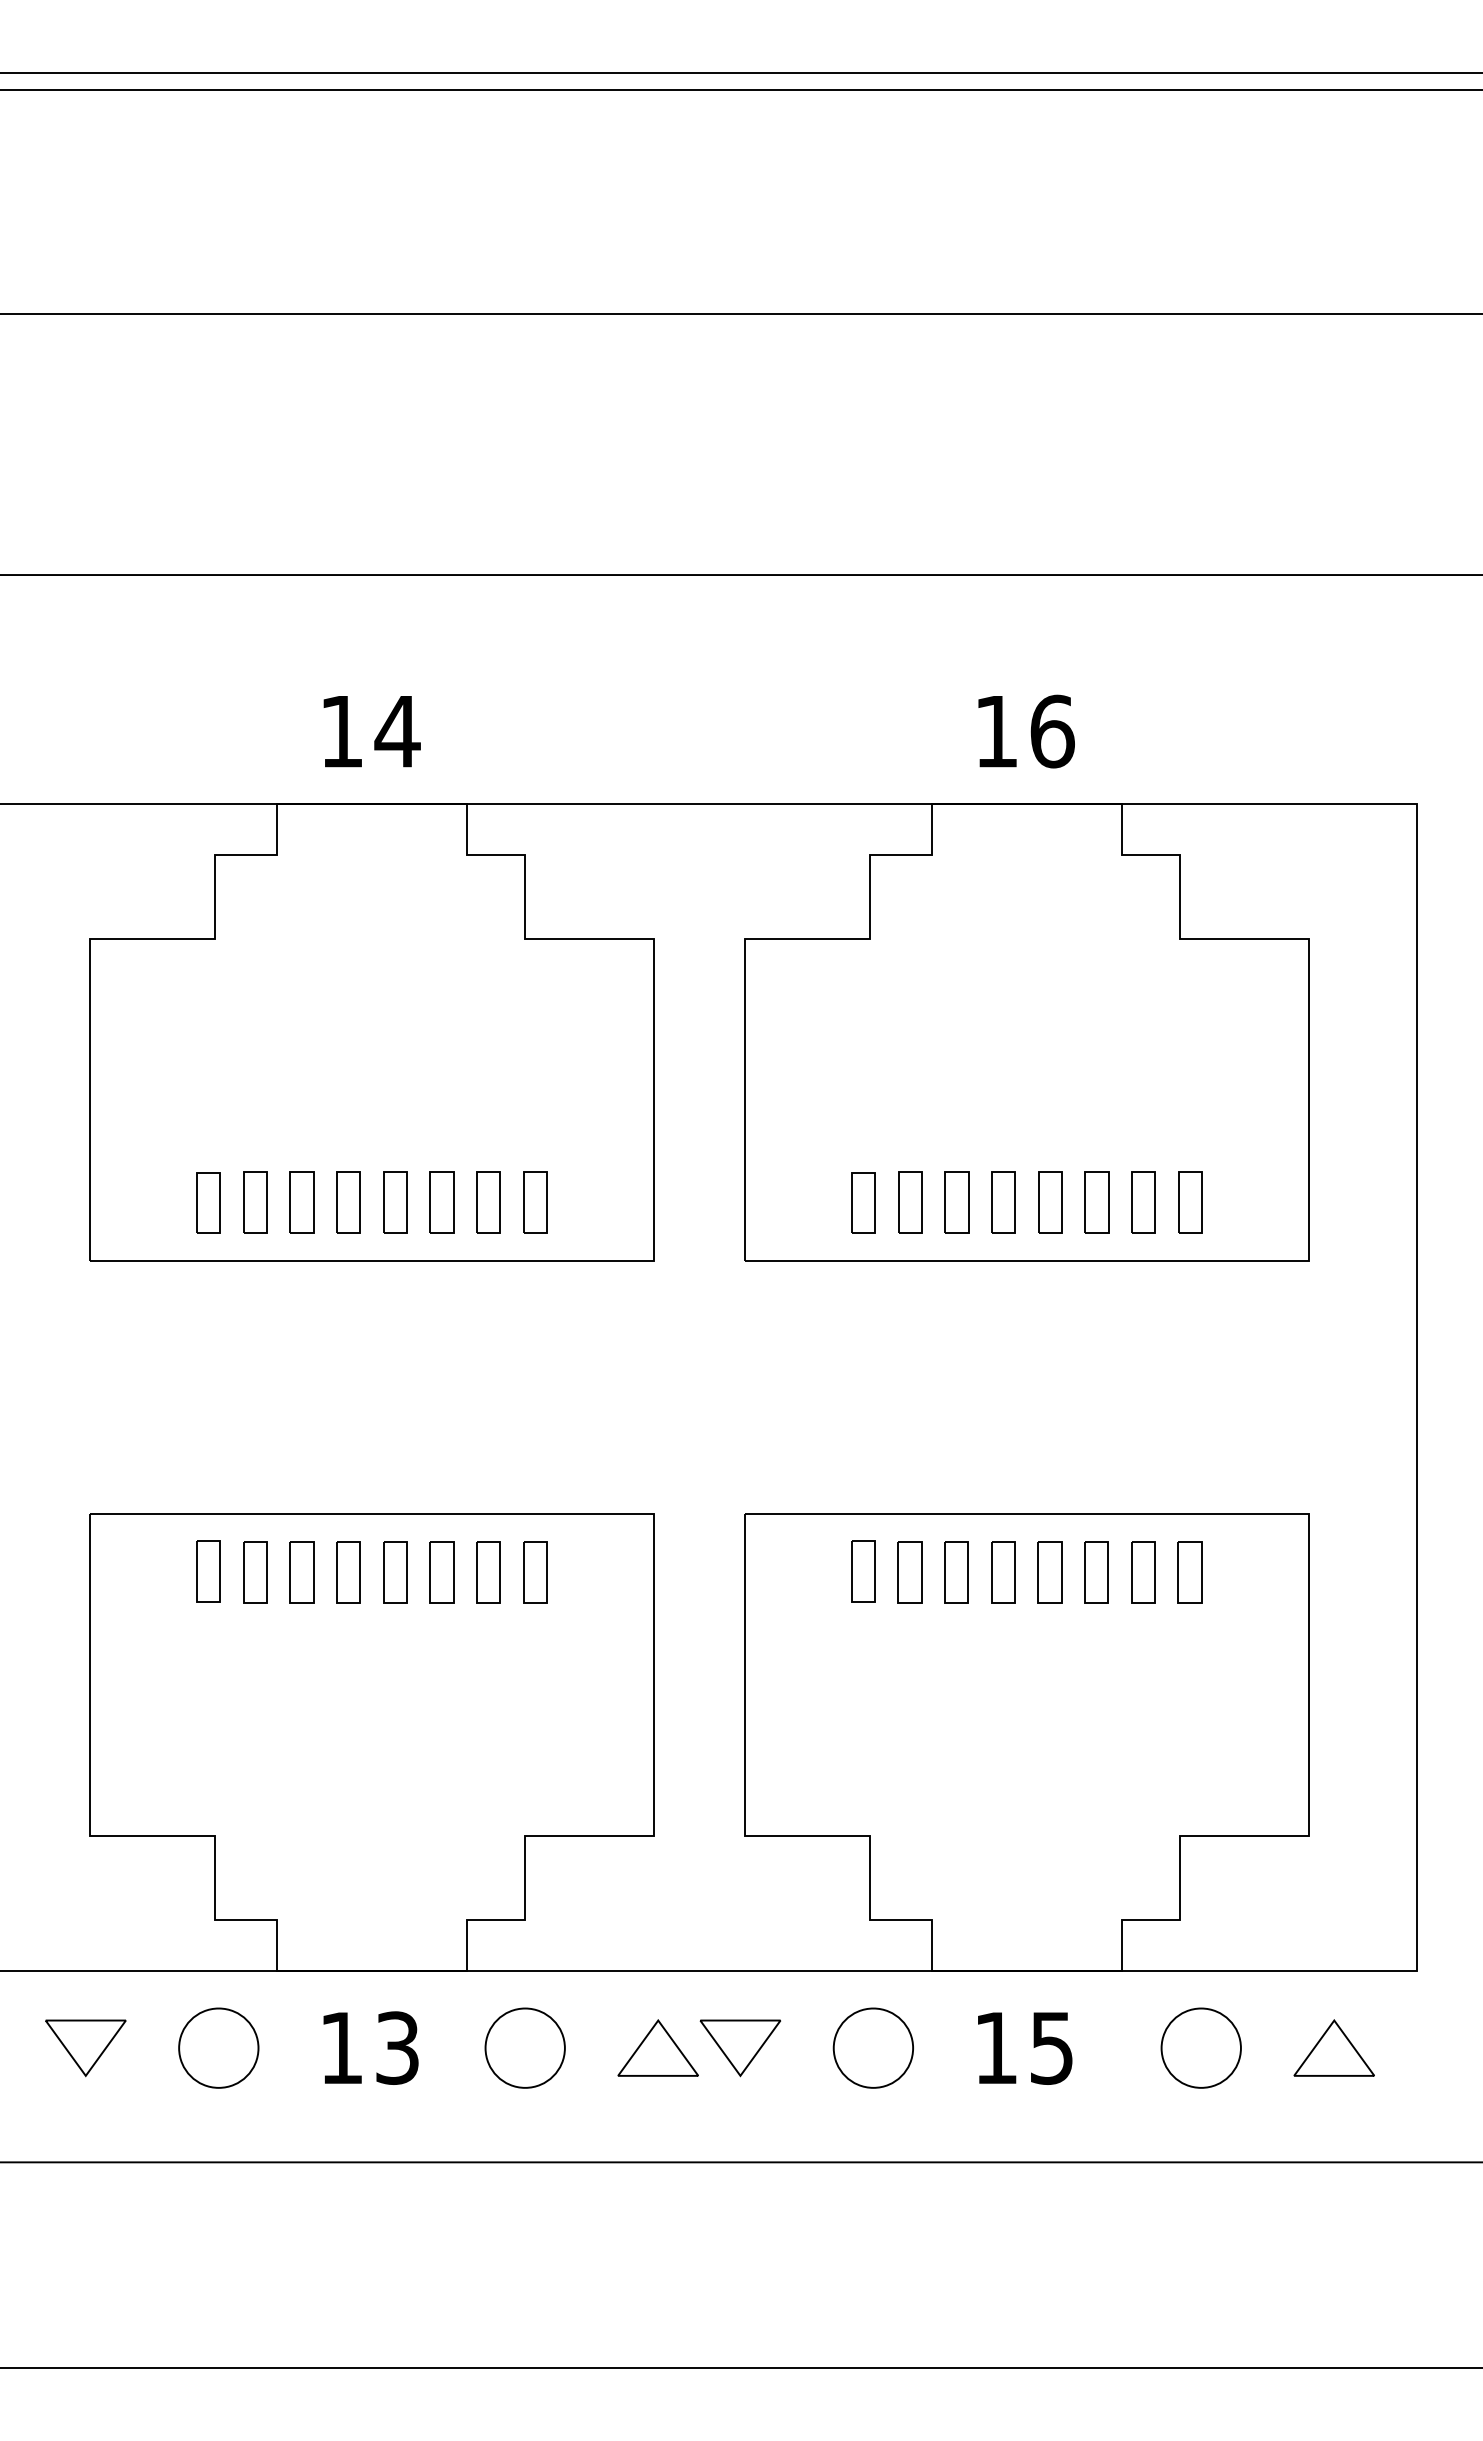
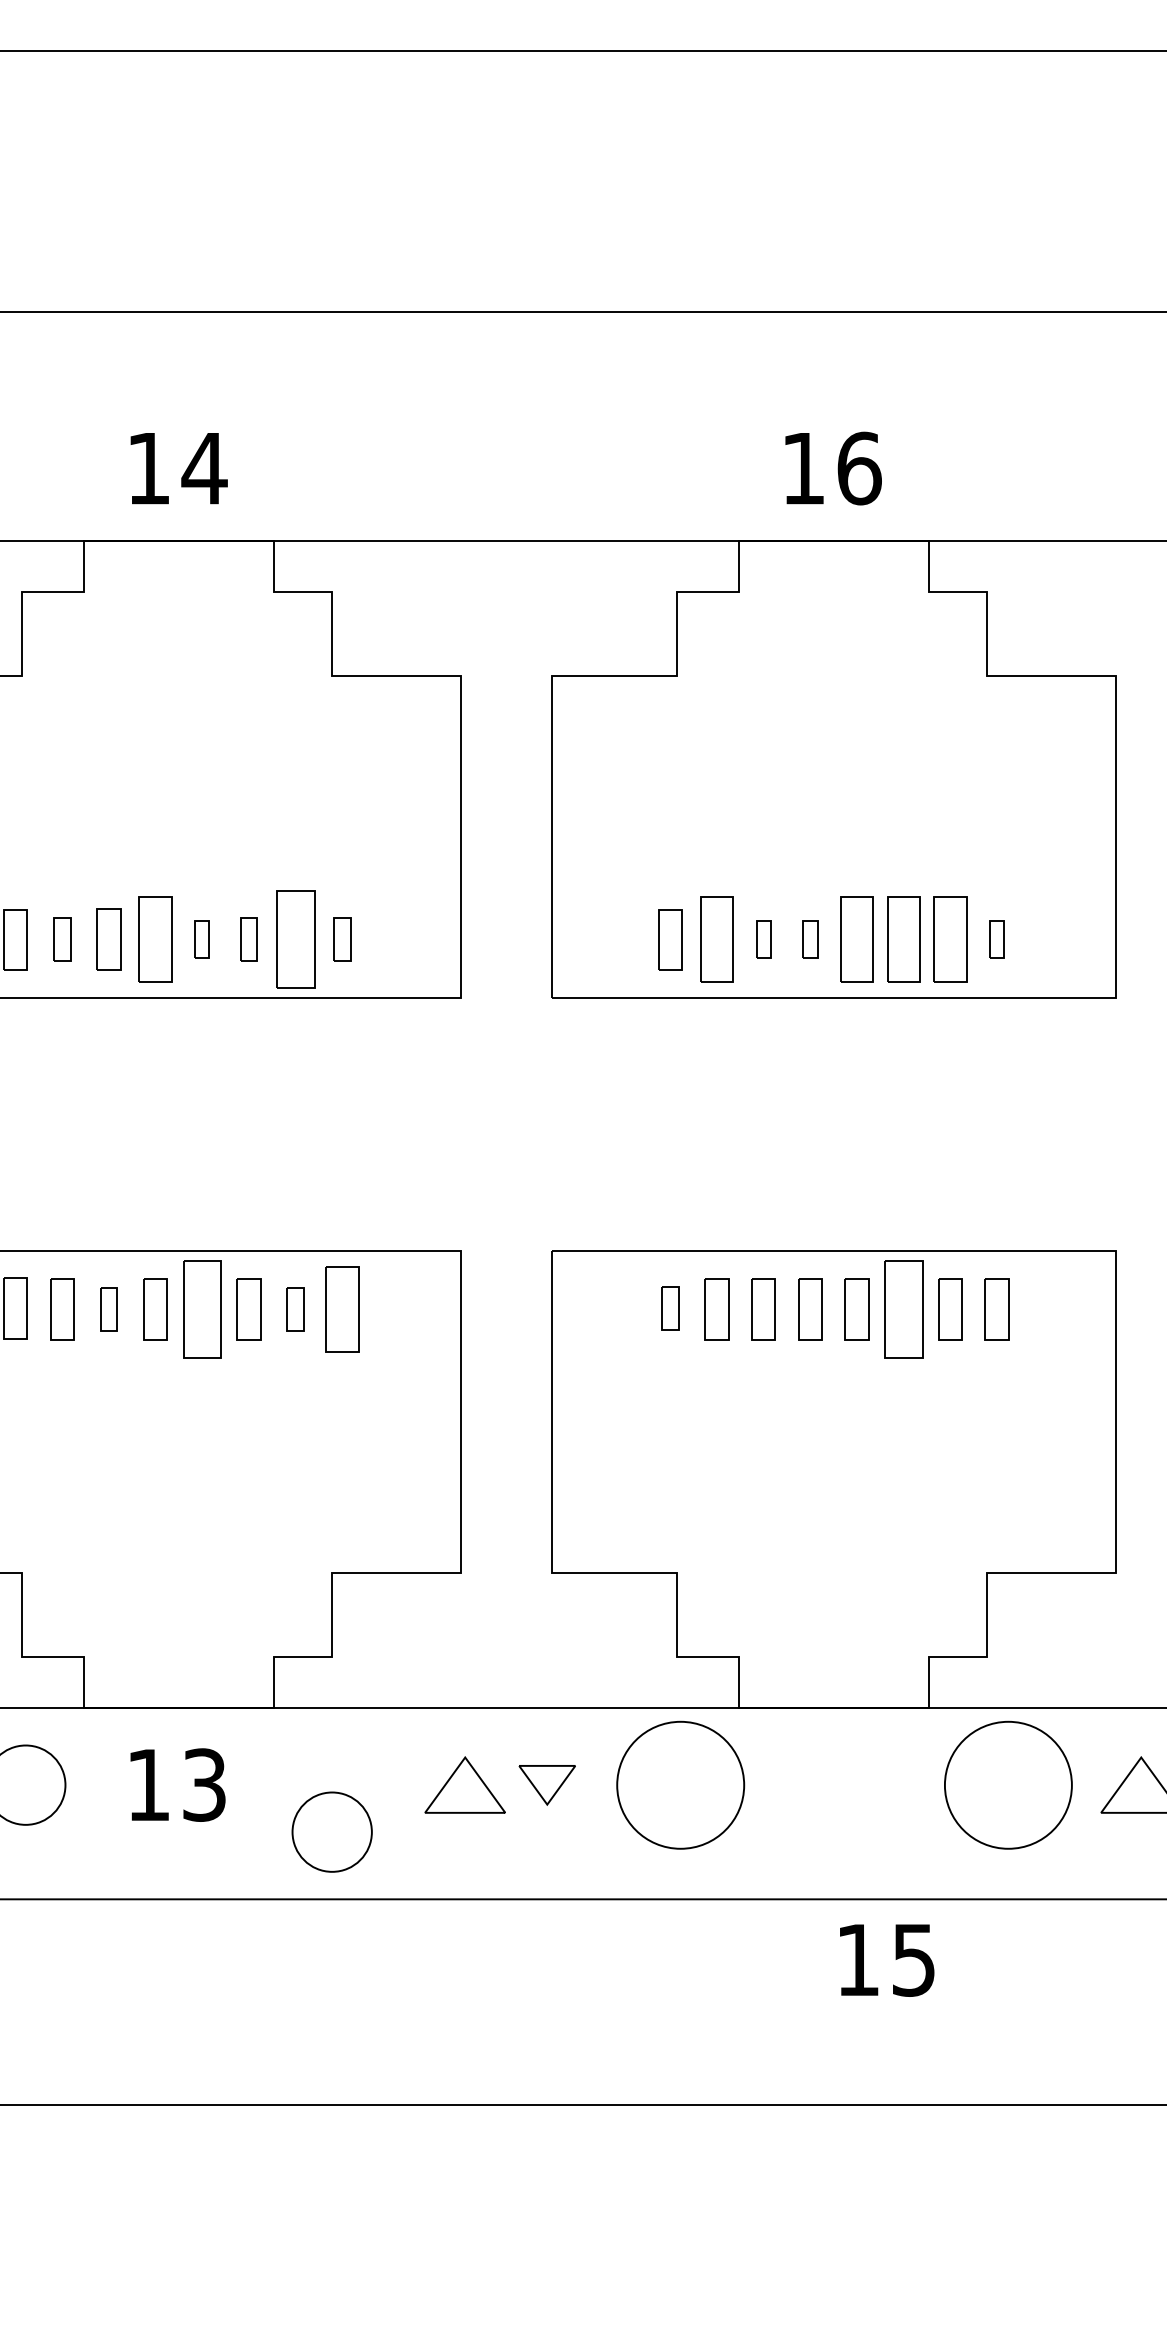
part: (255, 1202) -> (62, 939), size x0.7
part: (348, 1202) -> (155, 939), size x1.4
part: (395, 1202) -> (202, 939), size x0.6
part: (441, 1202) -> (248, 939), size x0.7
part: (488, 1202) -> (295, 939), size x1.6
part: (535, 1202) -> (342, 939), size x0.7
part: (910, 1202) -> (717, 939), size x1.4
part: (956, 1202) -> (763, 939), size x0.6
part: (1003, 1202) -> (810, 939), size x0.6
part: (1050, 1202) -> (857, 939), size x1.4
part: (1096, 1202) -> (903, 939), size x1.4
part: (1143, 1202) -> (950, 939), size x1.4
part: (1190, 1202) -> (997, 939), size x0.6
part: (863, 1571) -> (670, 1308), size x0.7
part: (301, 1572) -> (108, 1309), size x0.7
part: (395, 1572) -> (202, 1309), size x1.6
part: (488, 1572) -> (295, 1309), size x0.7
part: (535, 1572) -> (342, 1309), size x1.4
part: (1096, 1572) -> (903, 1309), size x1.6
part: (524, 2047) -> (331, 1831), moved
part: (872, 2047) -> (679, 1784), size x1.6
part: (1200, 2047) -> (1007, 1784), size x1.6
part: (739, 2048) -> (546, 1785), size x0.7
text: (1025, 2048) -> (887, 1960), moved

